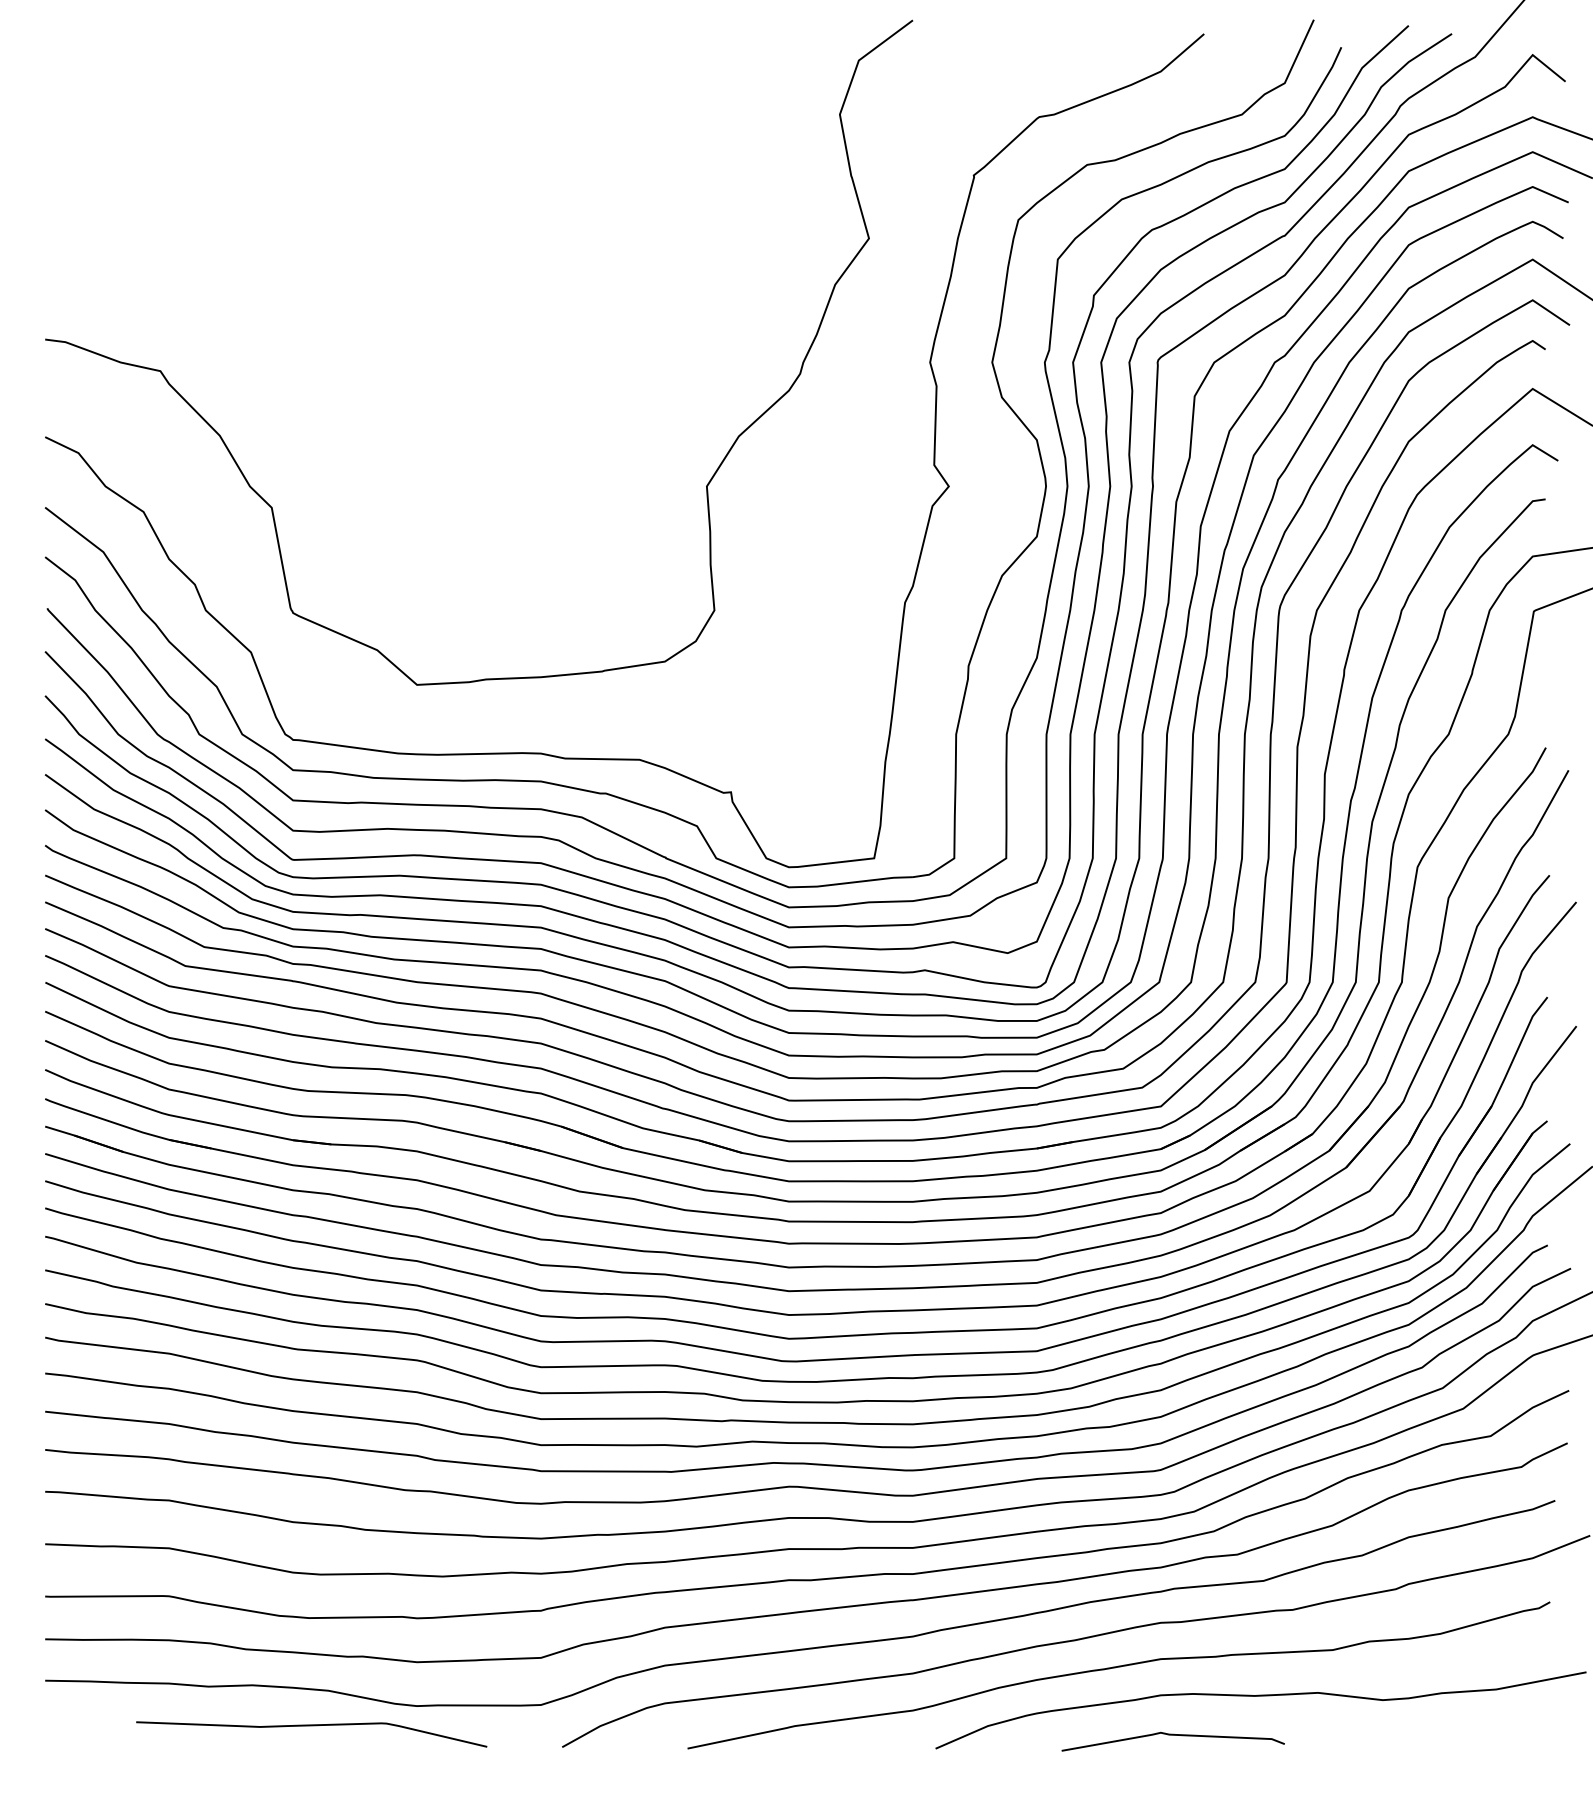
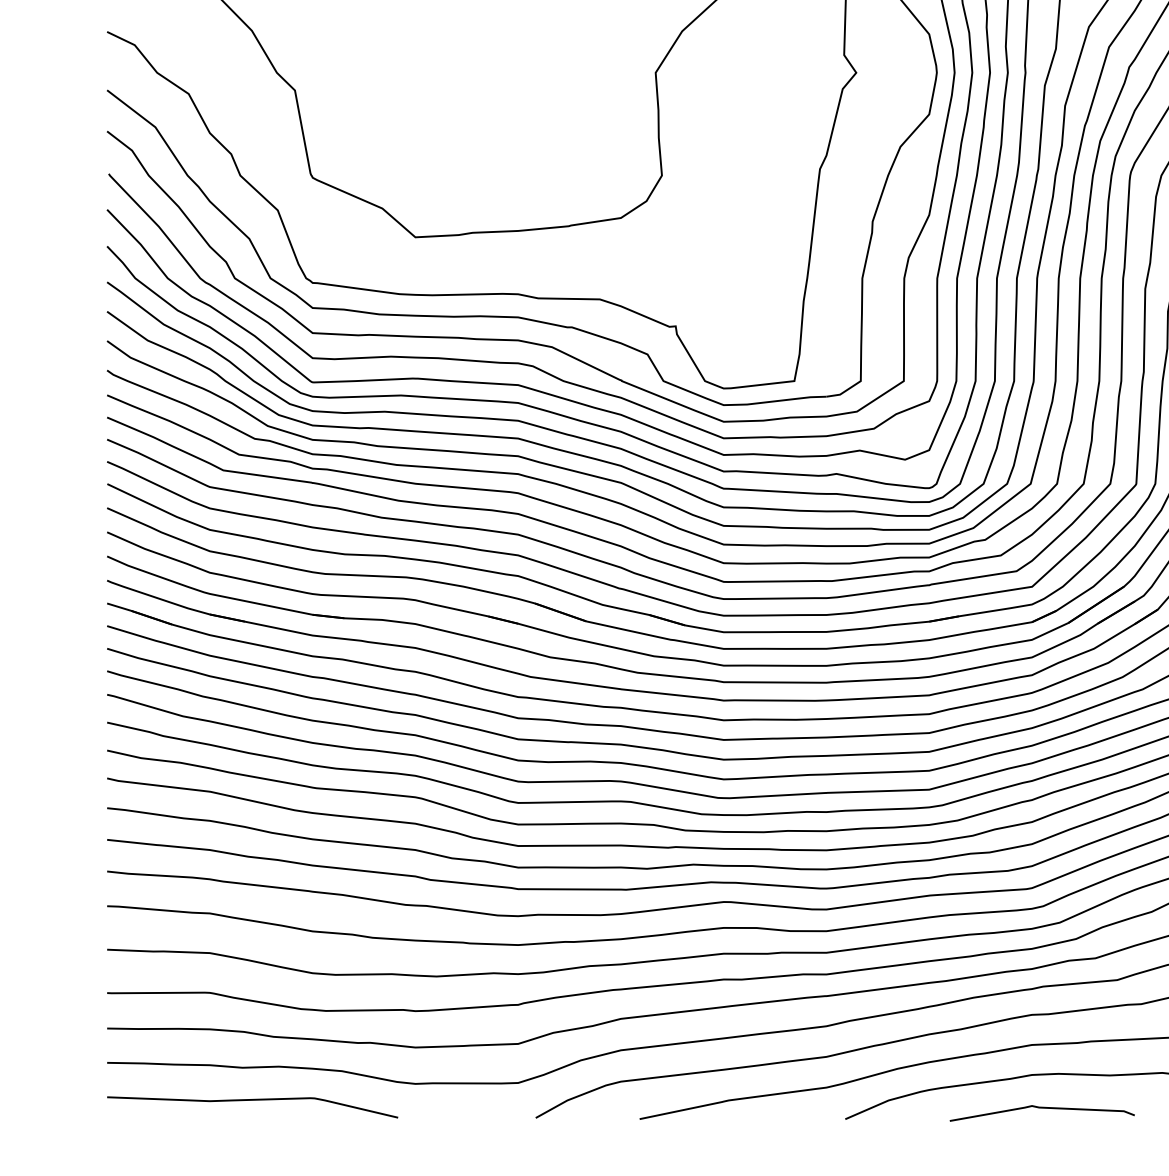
curve: (311, 1726) -> (252, 1100), moved

